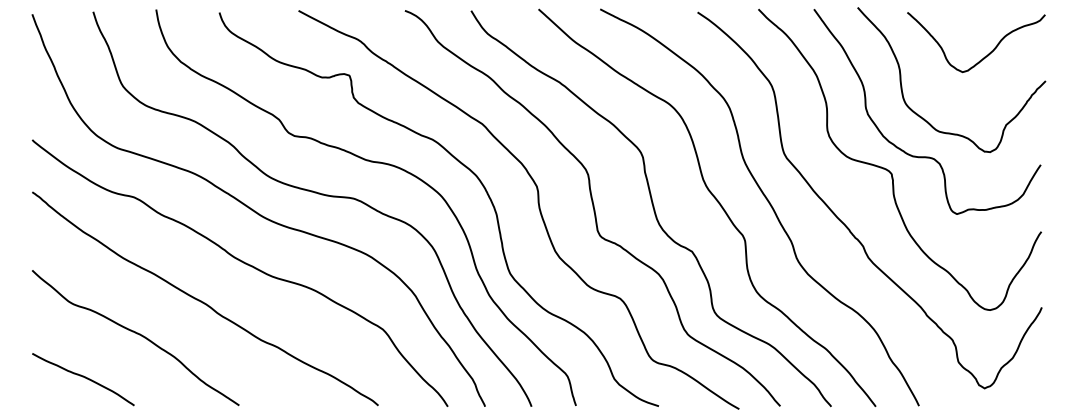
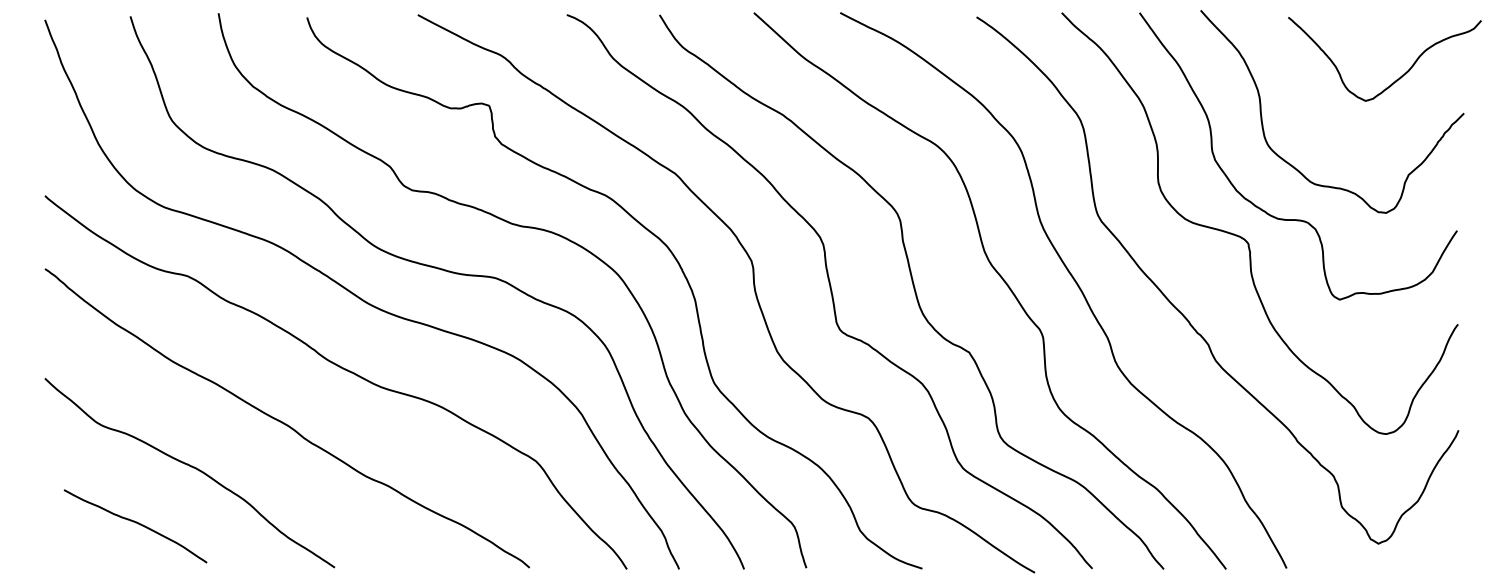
curve: (984, 56) -> (1396, 79), moved
curve: (83, 377) -> (135, 523), moved

